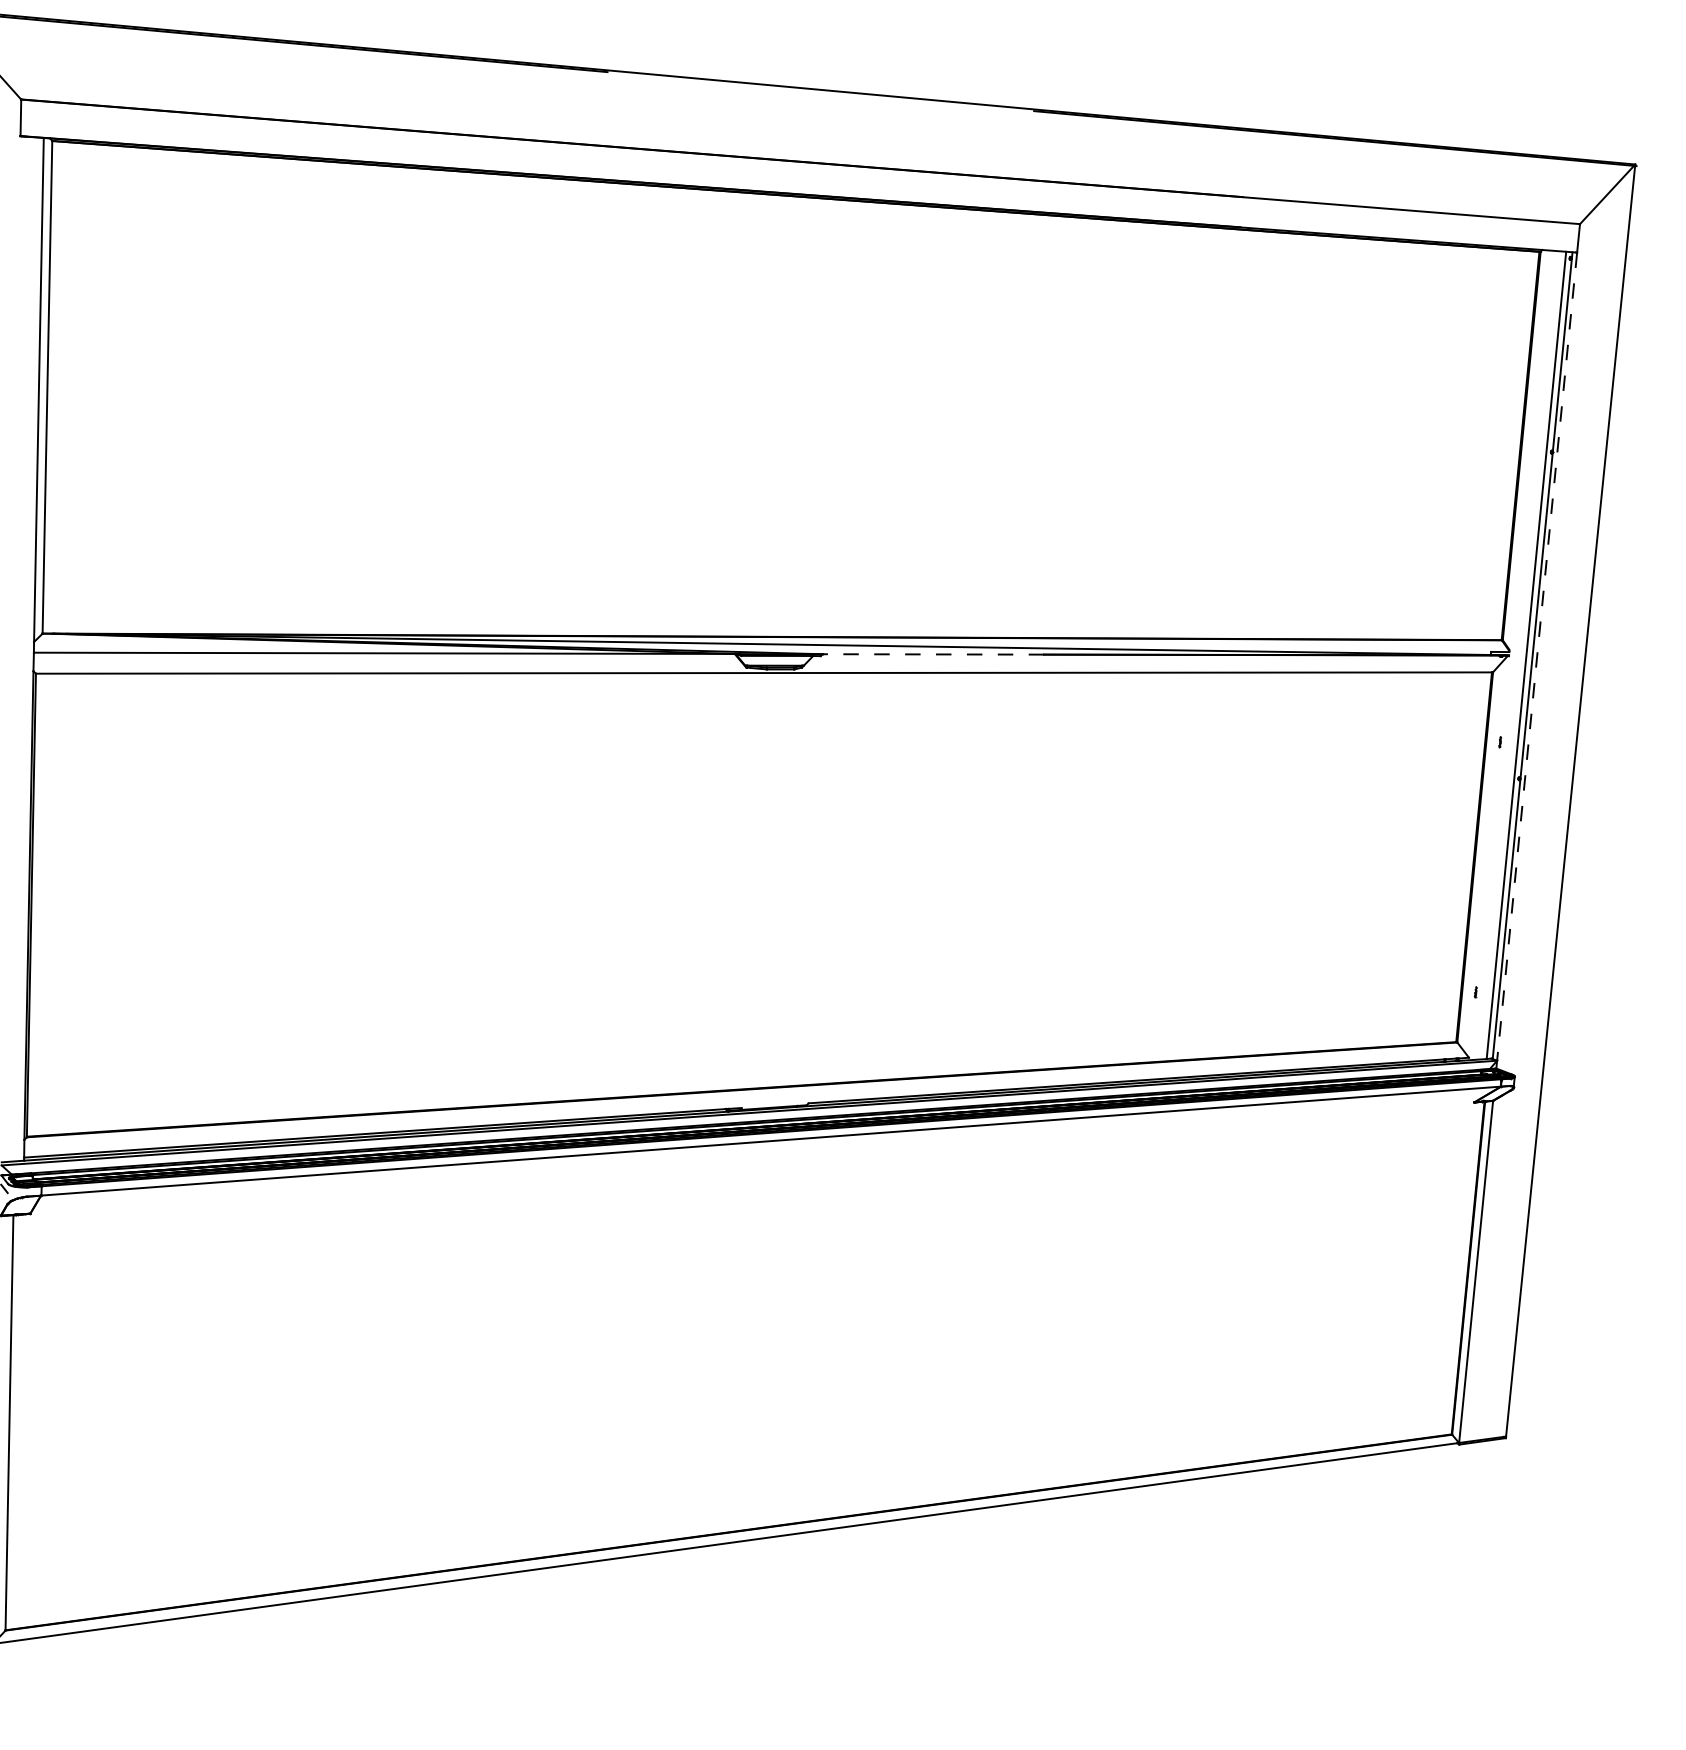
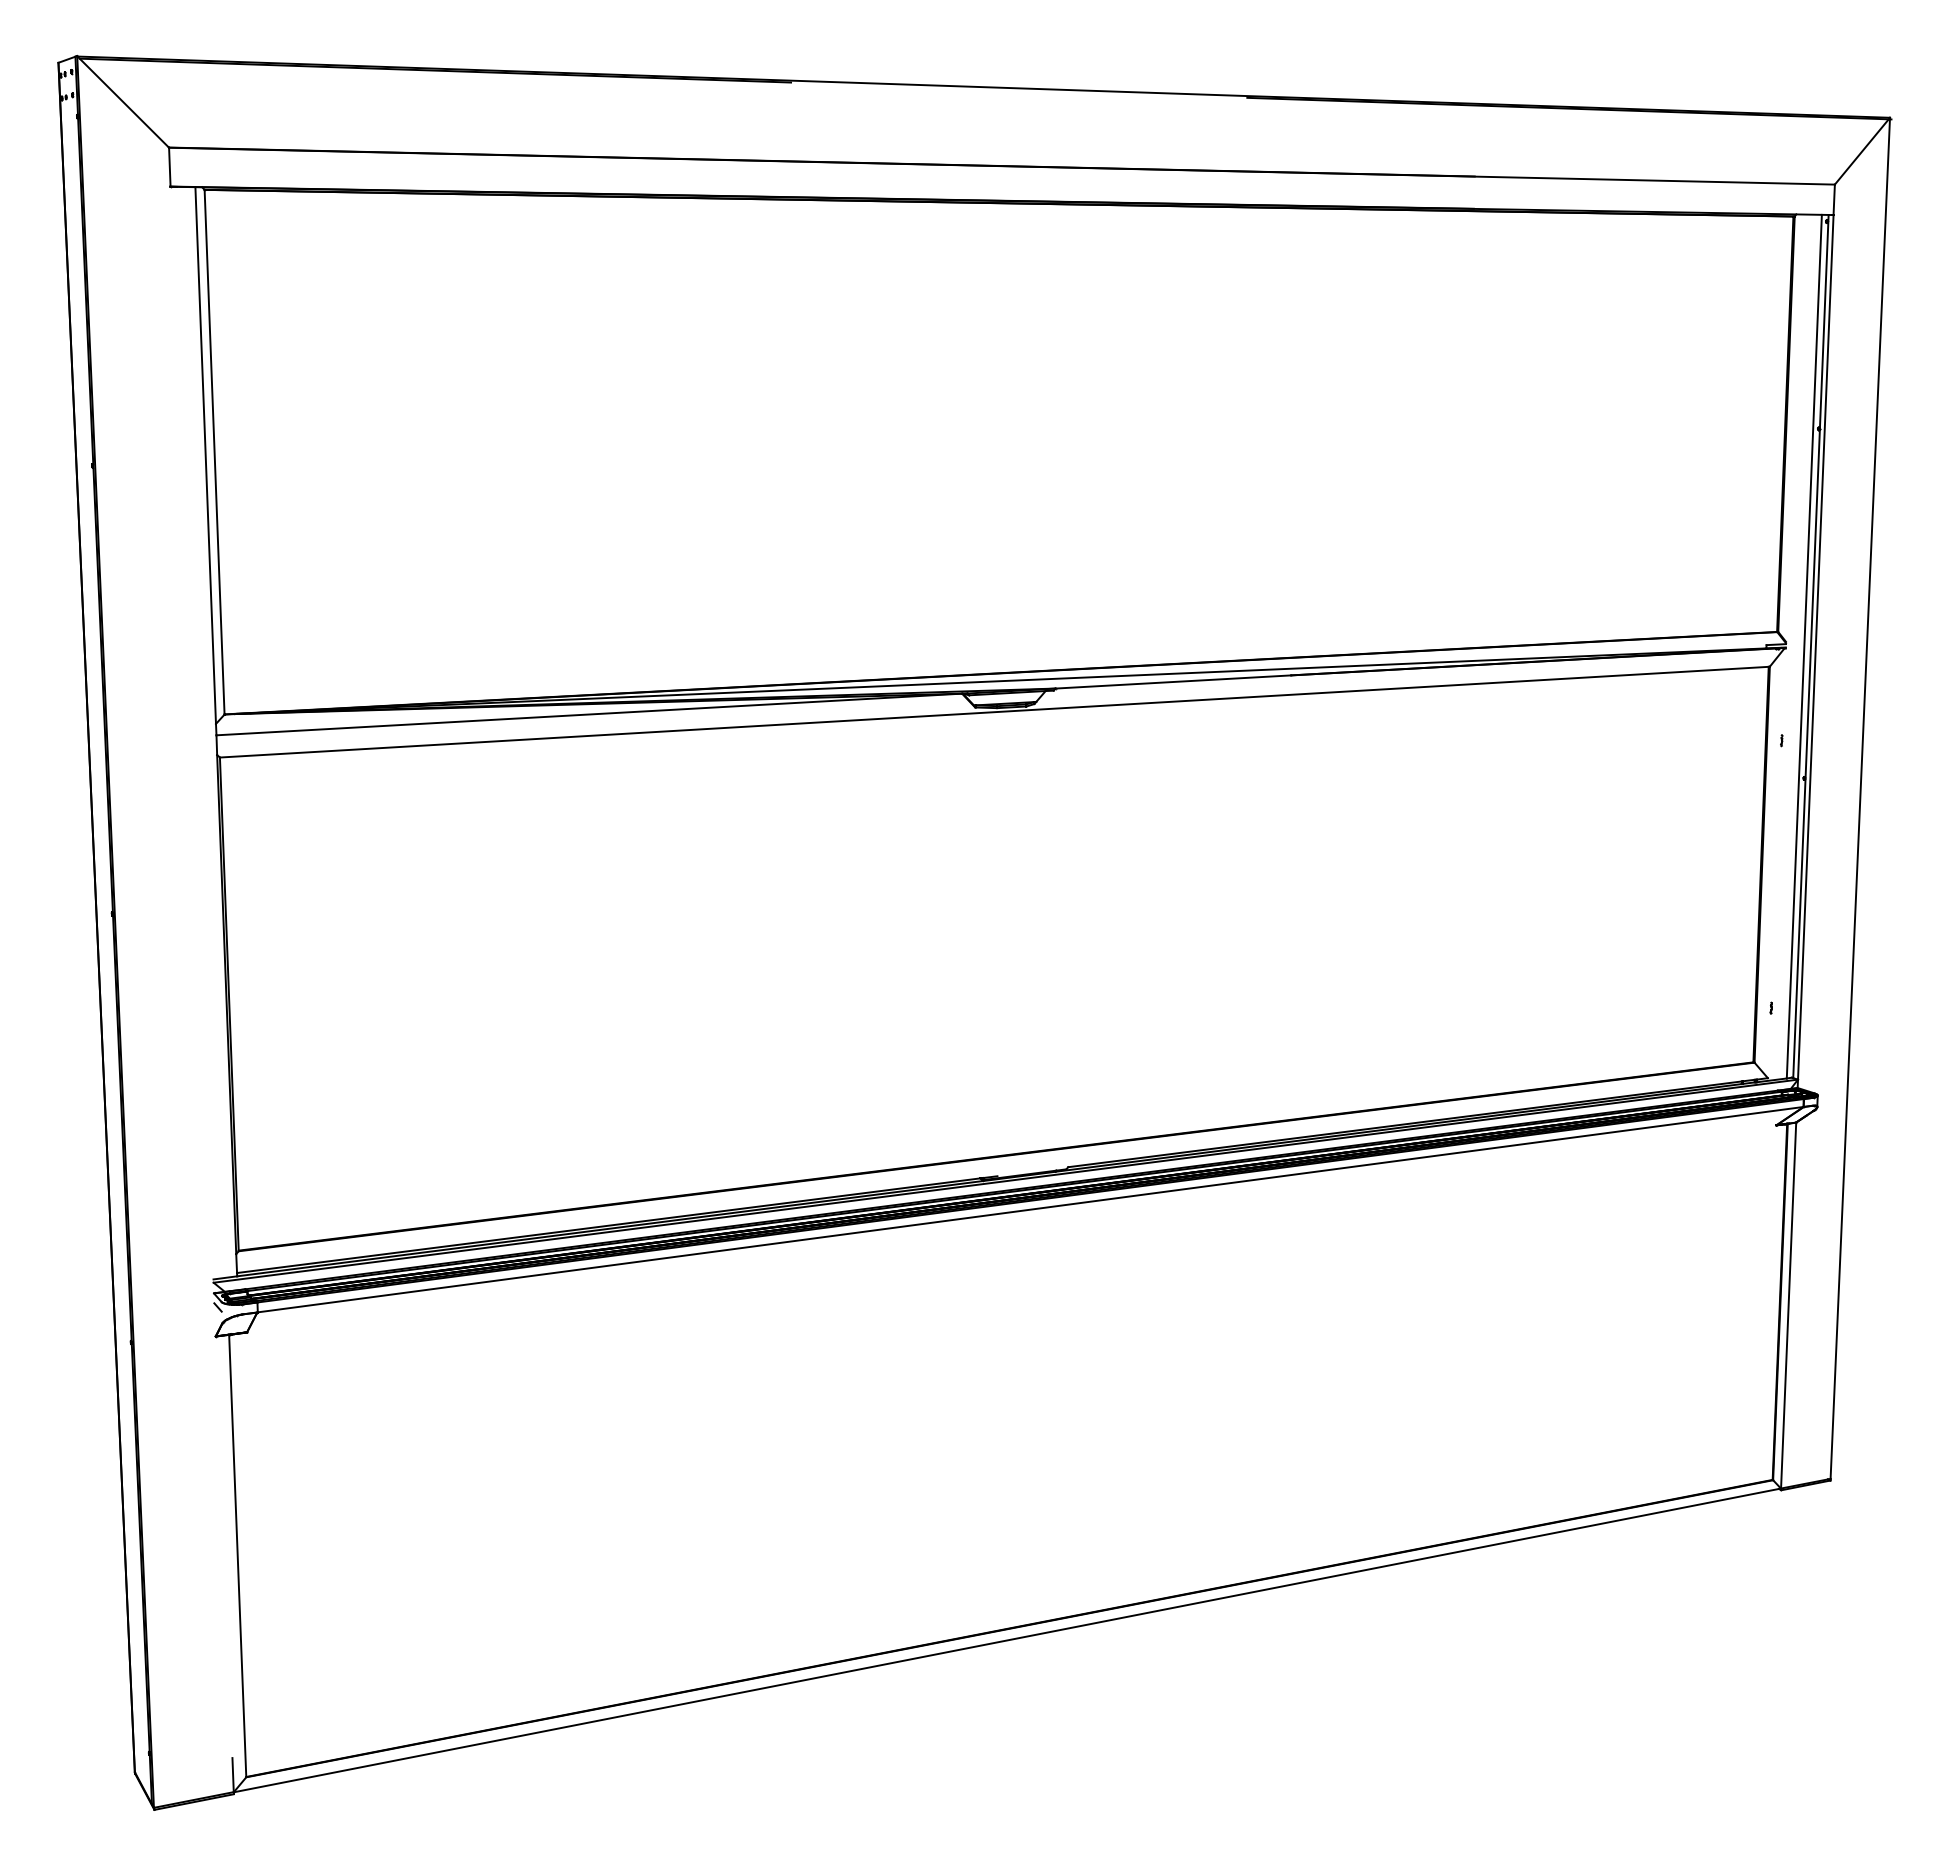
line: (932, 654) -> (1172, 682), dashed -> solid
line: (1536, 656) -> (1815, 647), dashed -> solid

